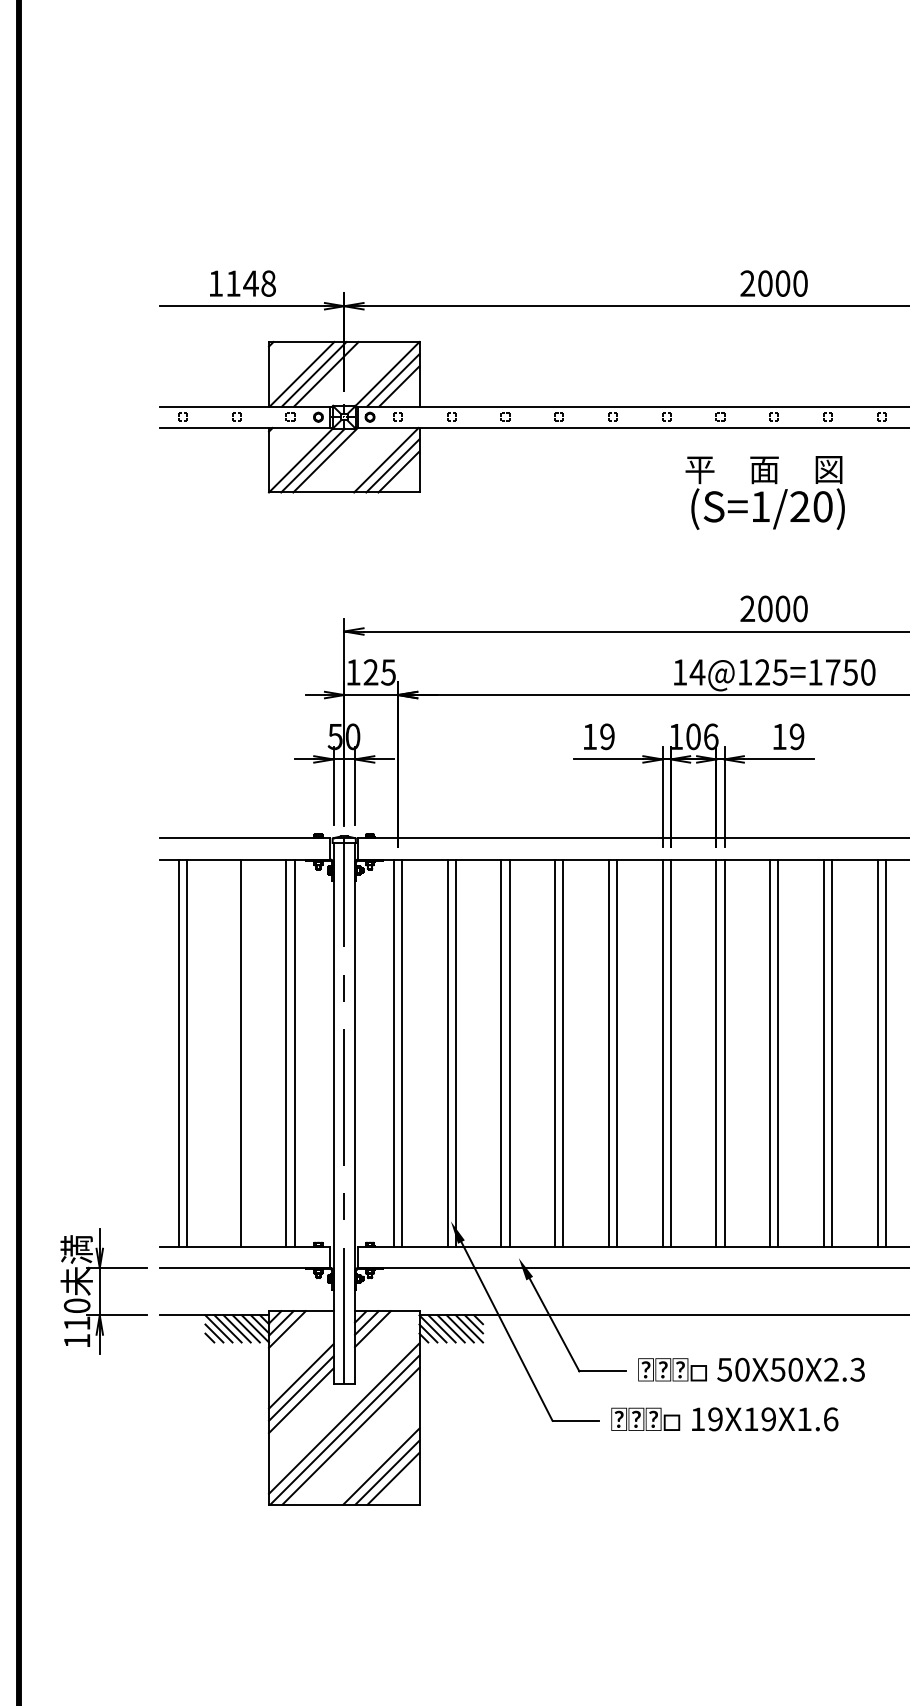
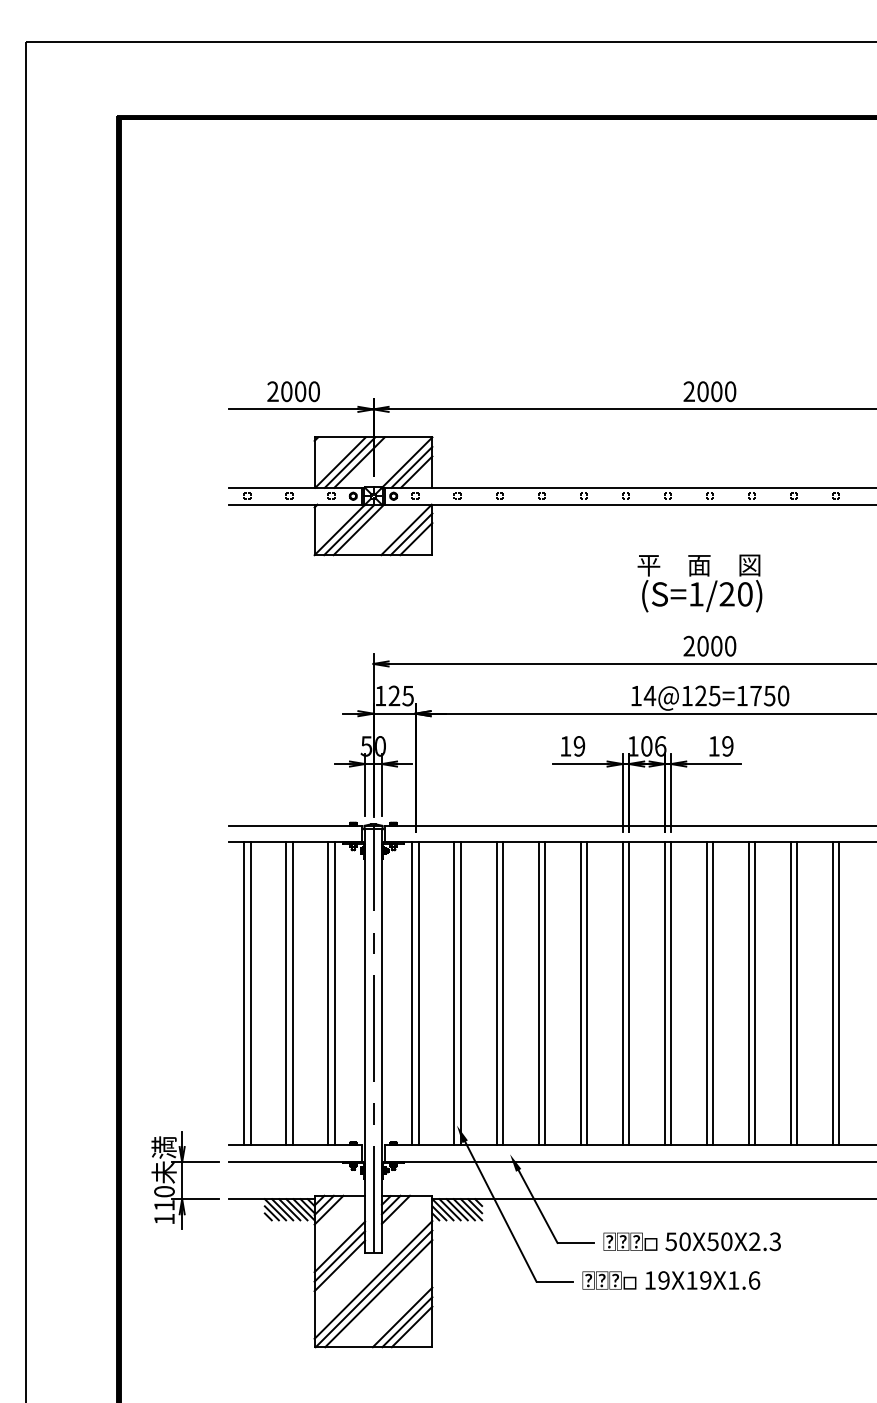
text: (242, 283) -> (293, 391), 1148 -> 2000
text: (764, 492) -> (699, 583), moved
line: (233, 1052) -> (286, 993), added

